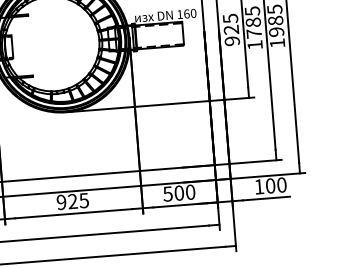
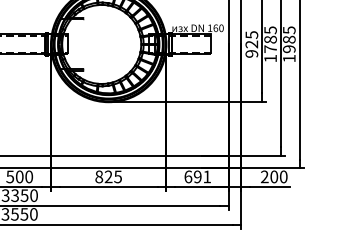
text: (258, 186) -> (264, 176), 100 -> 200
text: (178, 192) -> (197, 176), 500 -> 691
text: (61, 201) -> (99, 176), 925 -> 825

